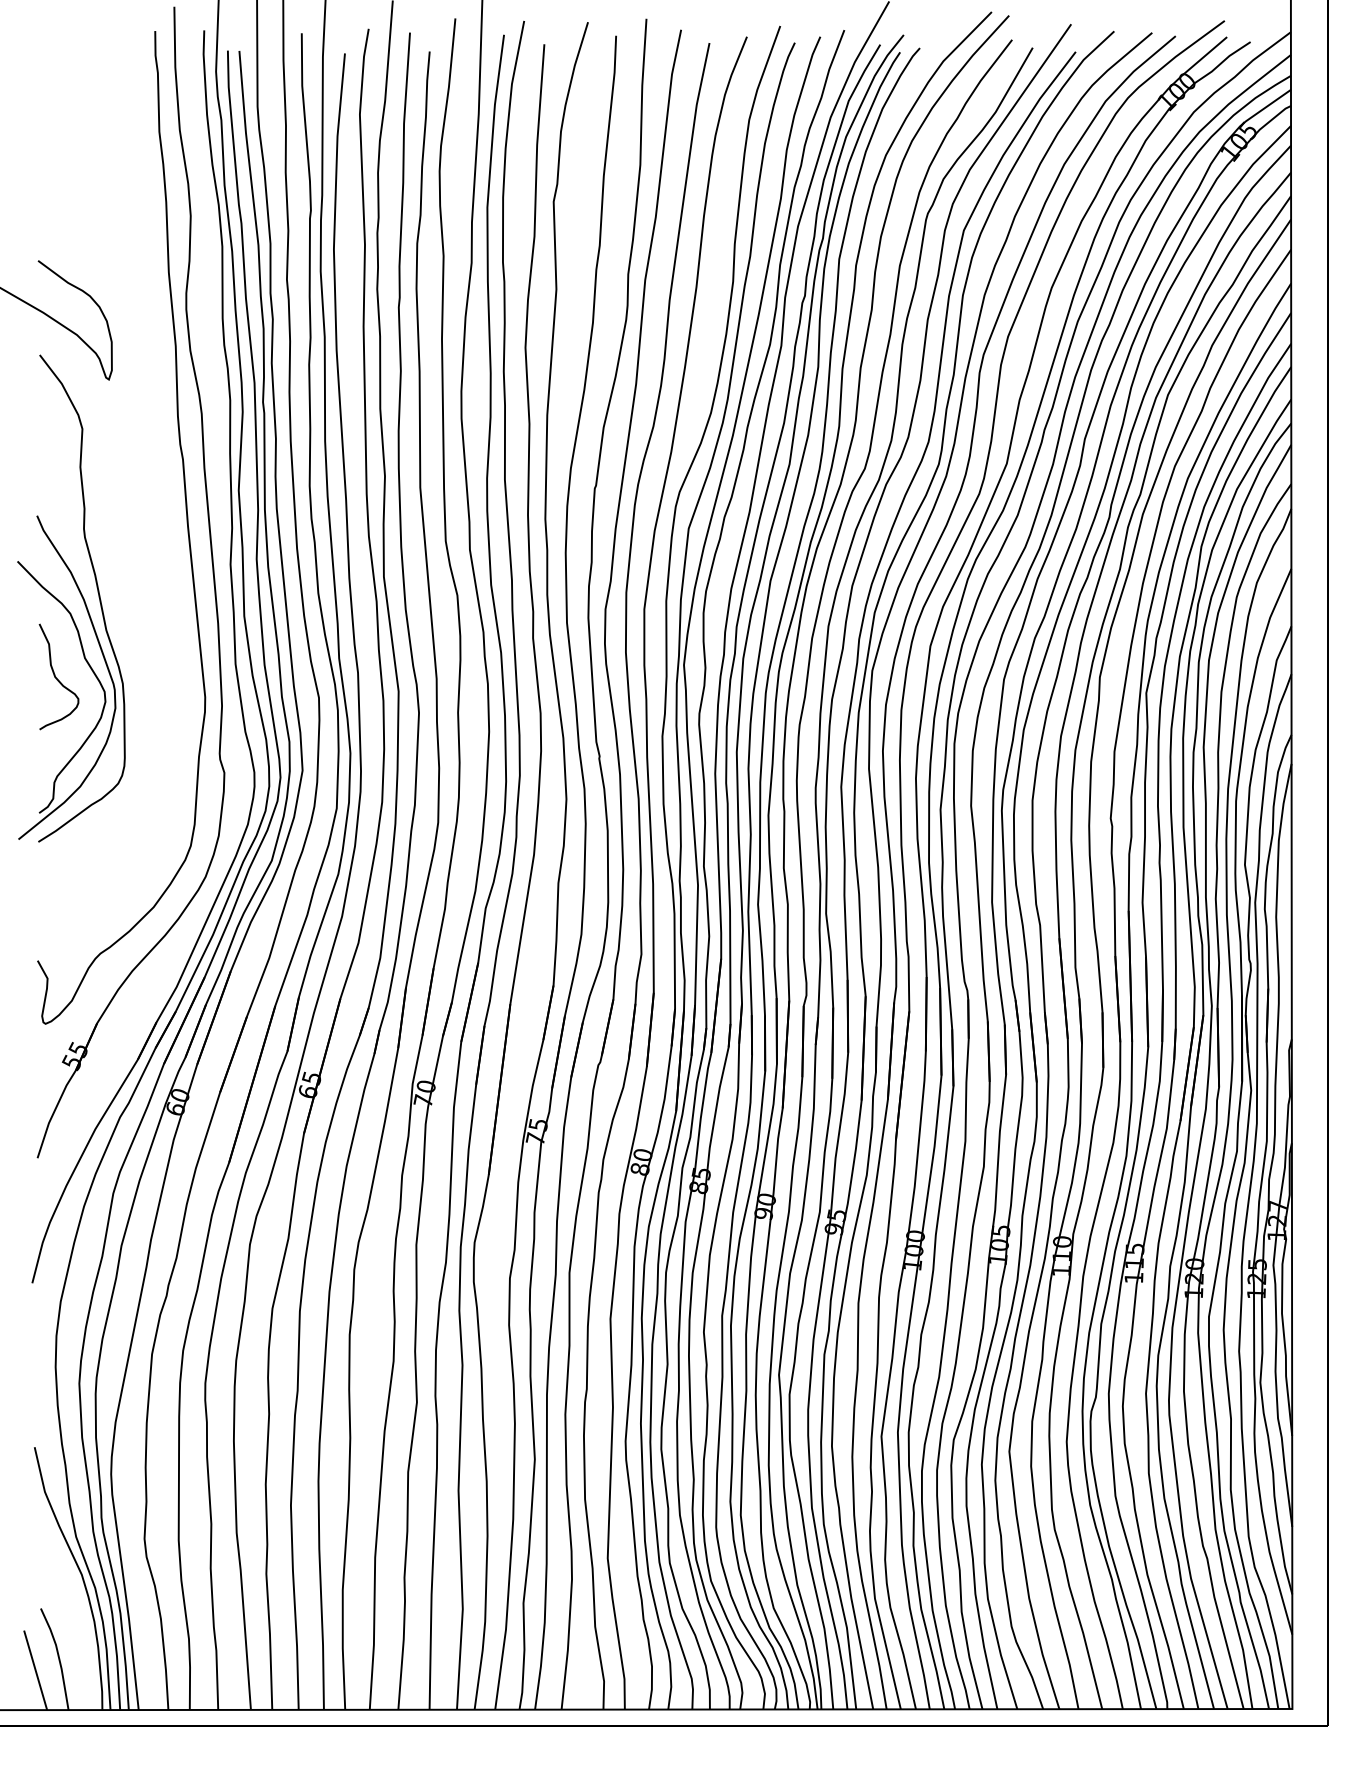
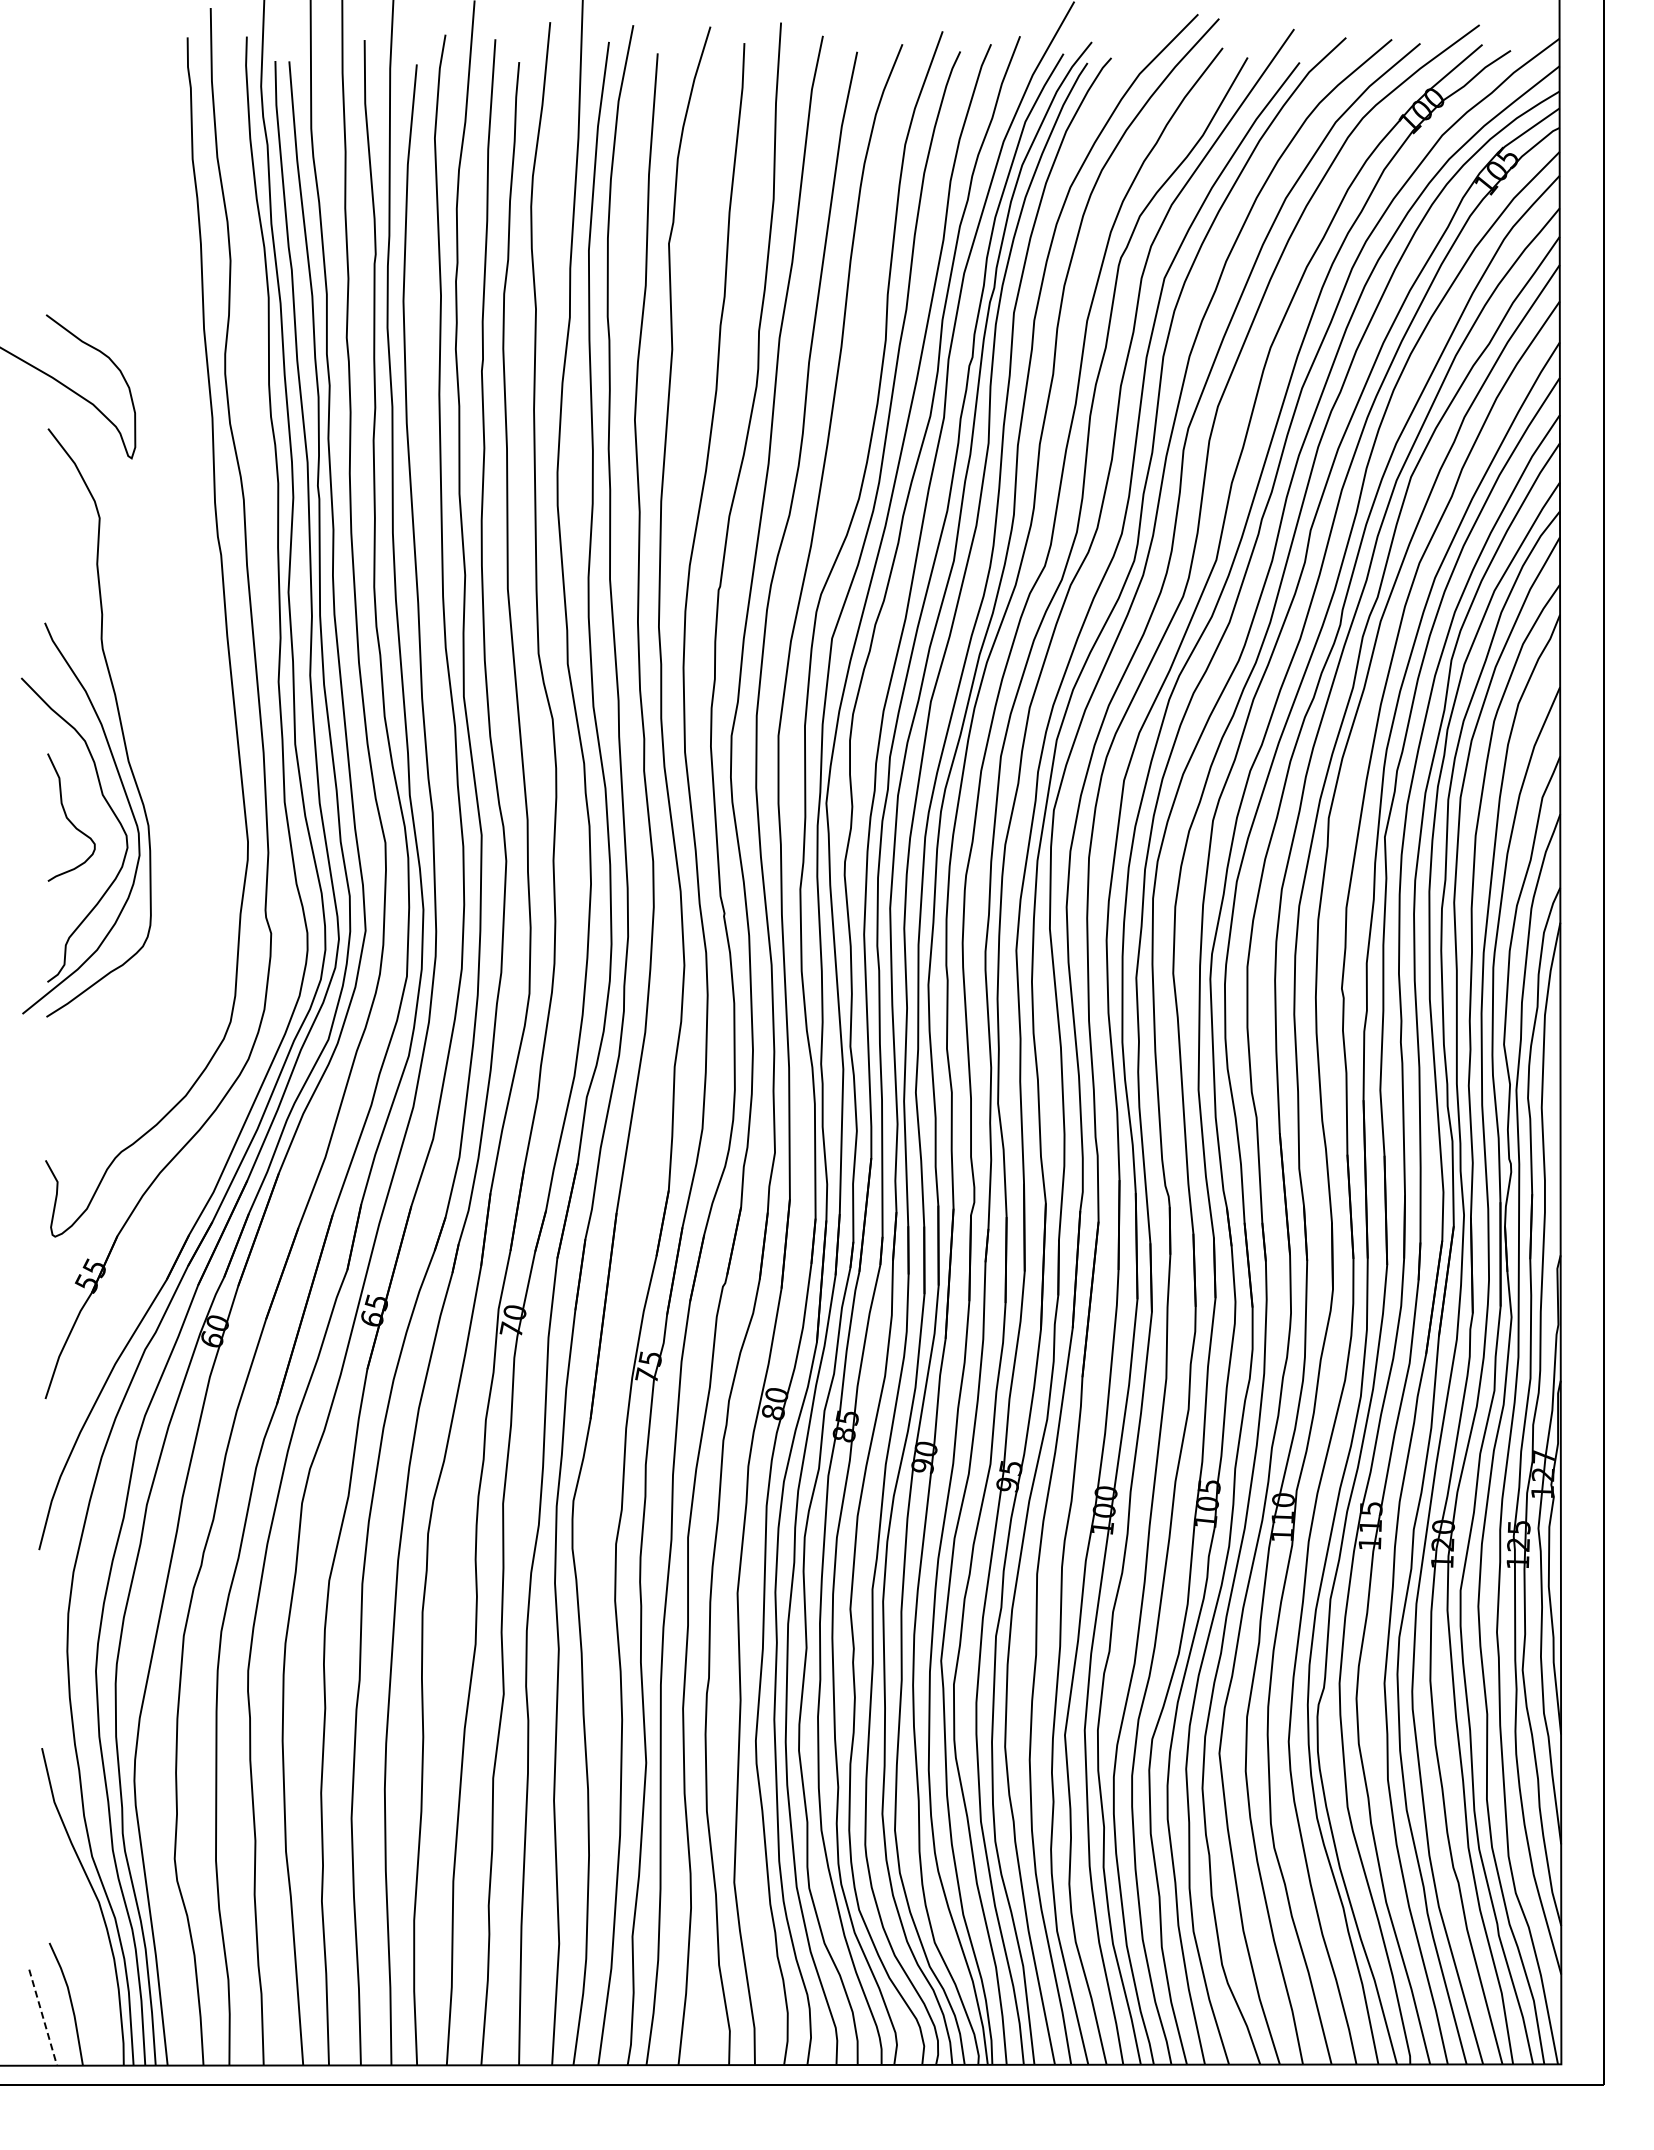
line: (35, 1671) -> (43, 2018), solid -> dashed

